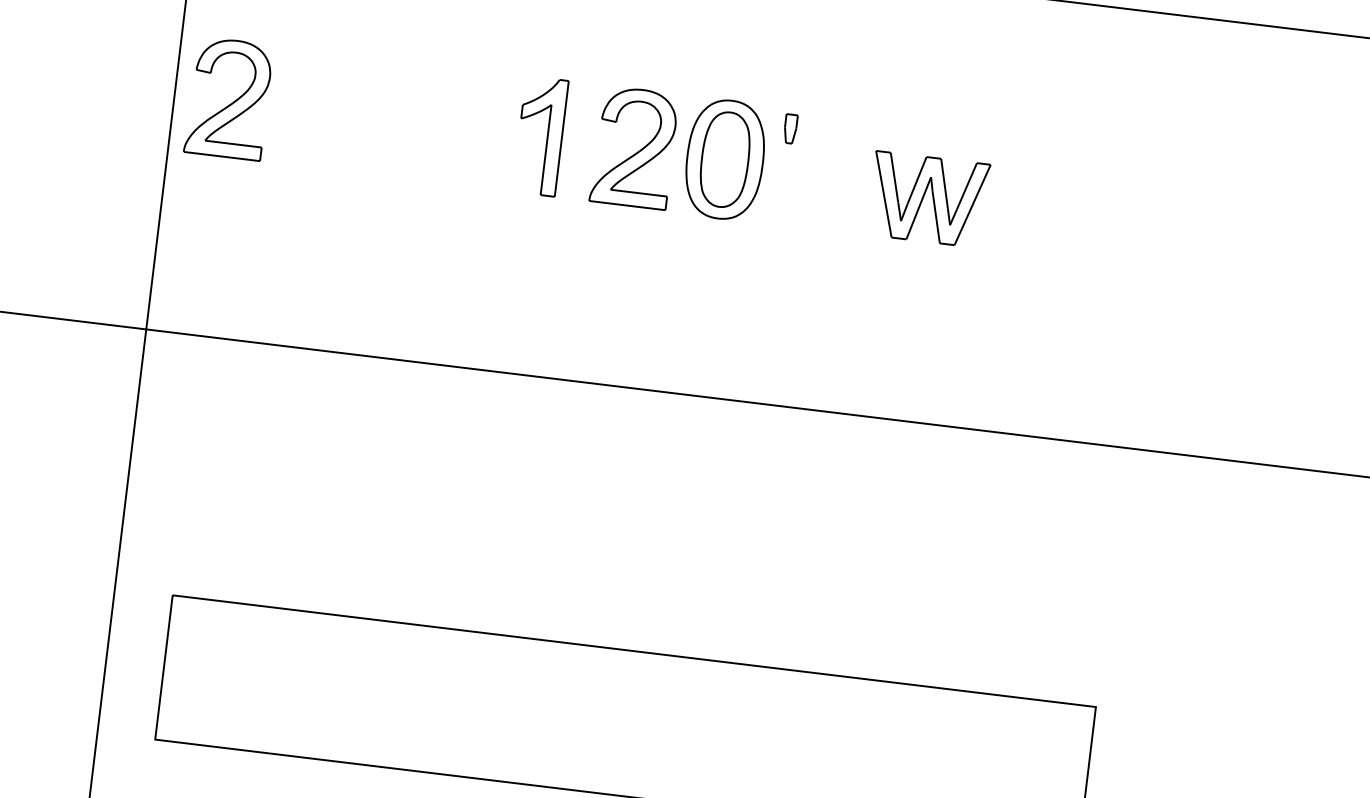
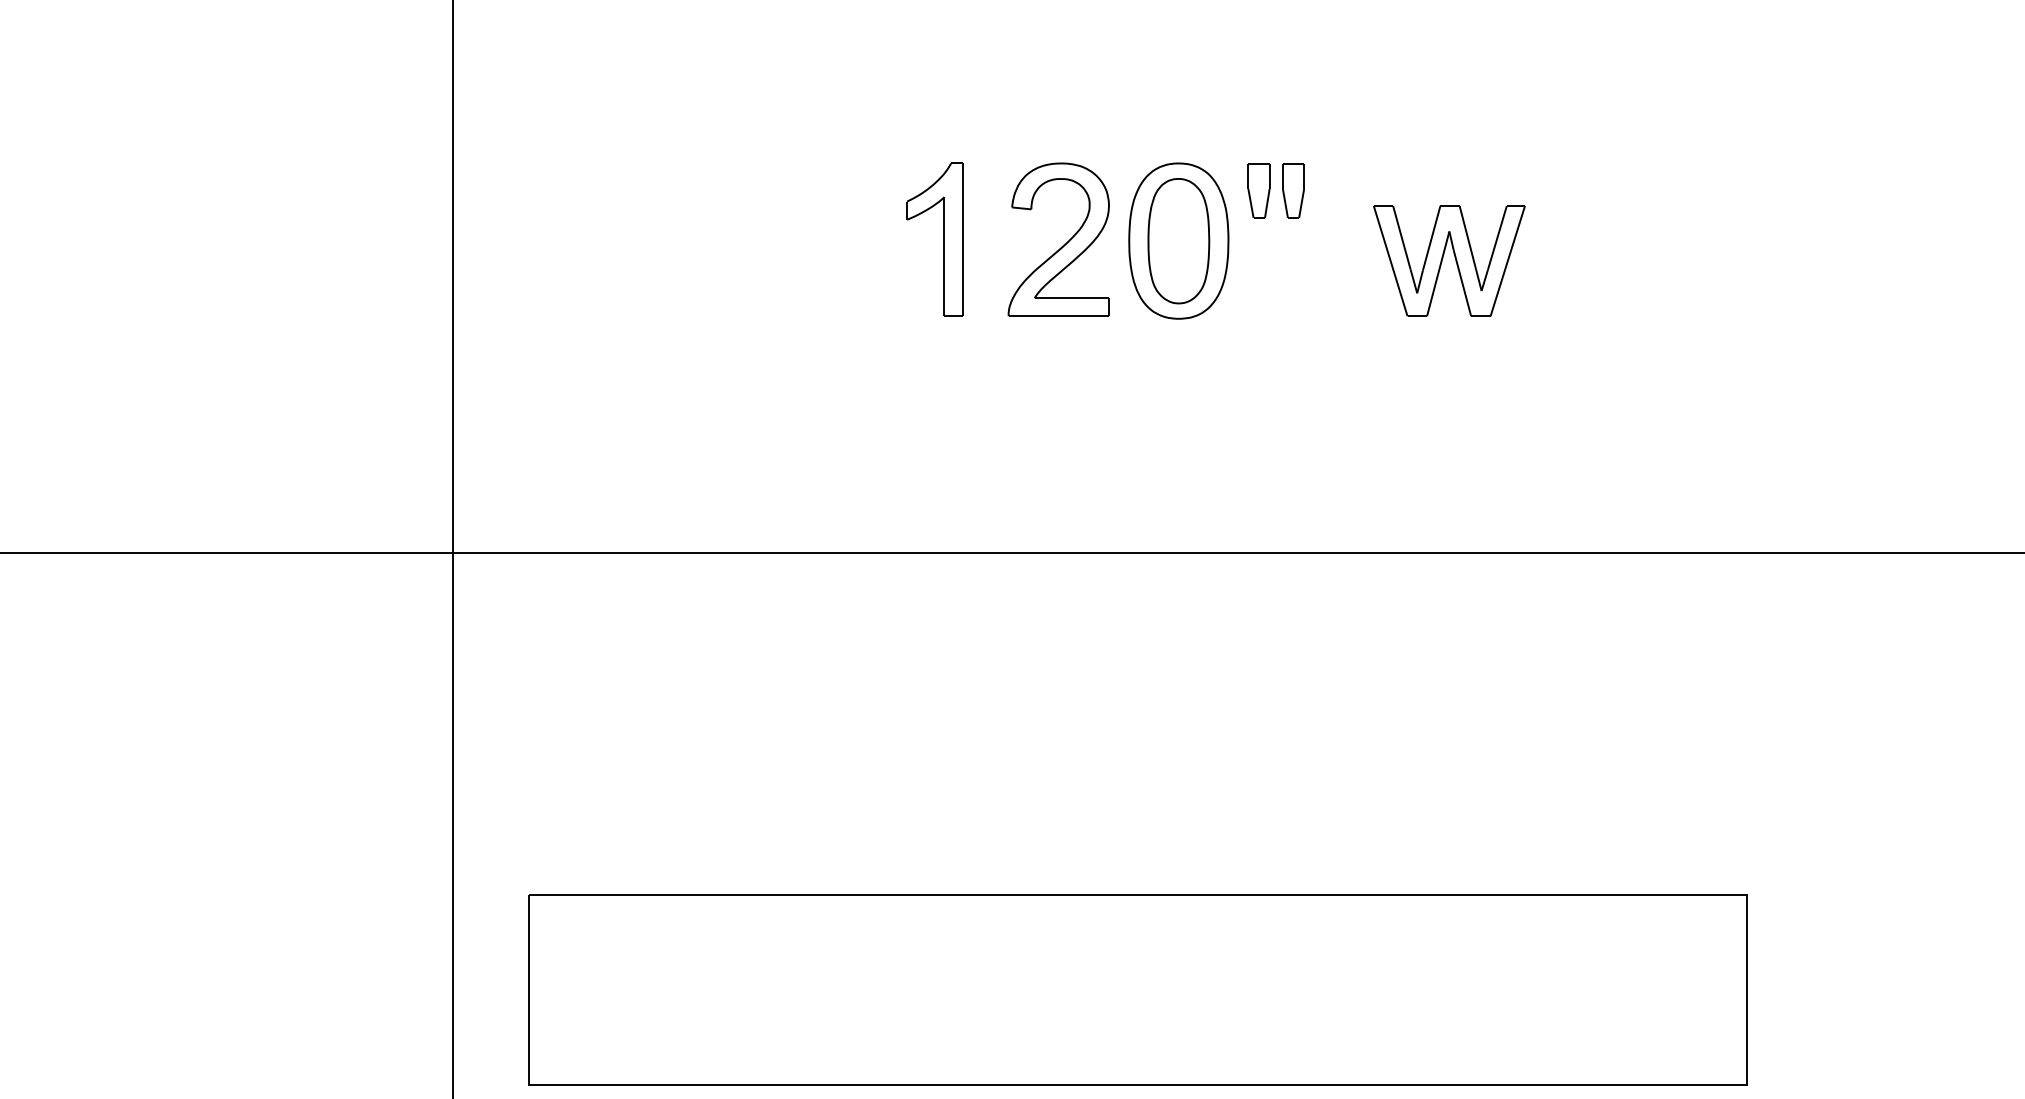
part: (231, 102) -> (528, 244), removed
part: (790, 128) -> (1258, 190), size x1.43
part: (816, 131) -> (1293, 190), added

